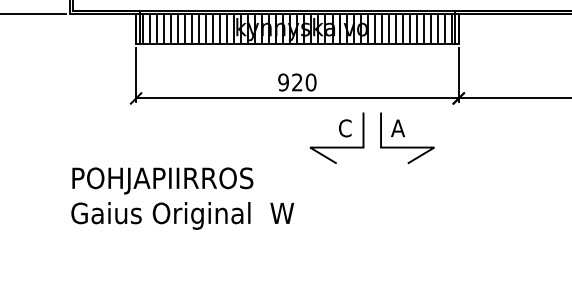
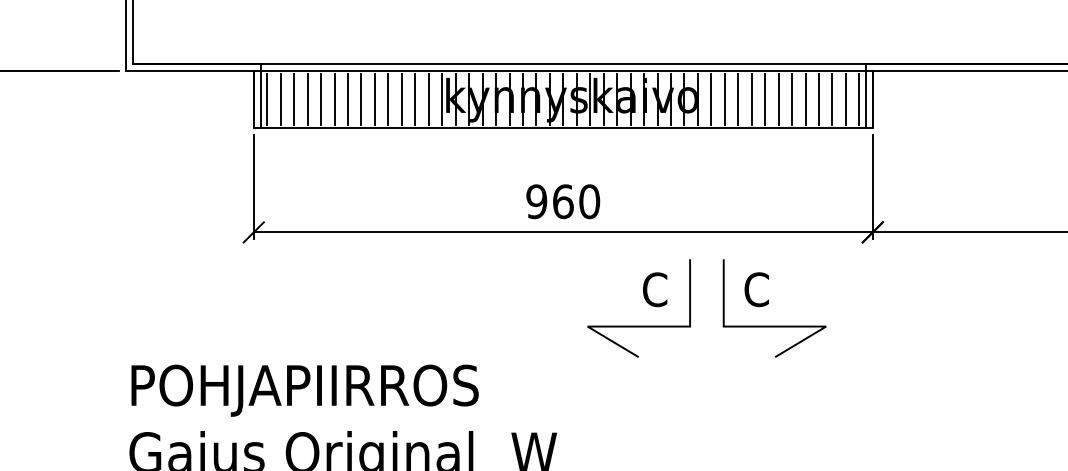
text: (297, 82) -> (563, 201), 920 -> 960
text: (398, 128) -> (757, 289), A -> C

